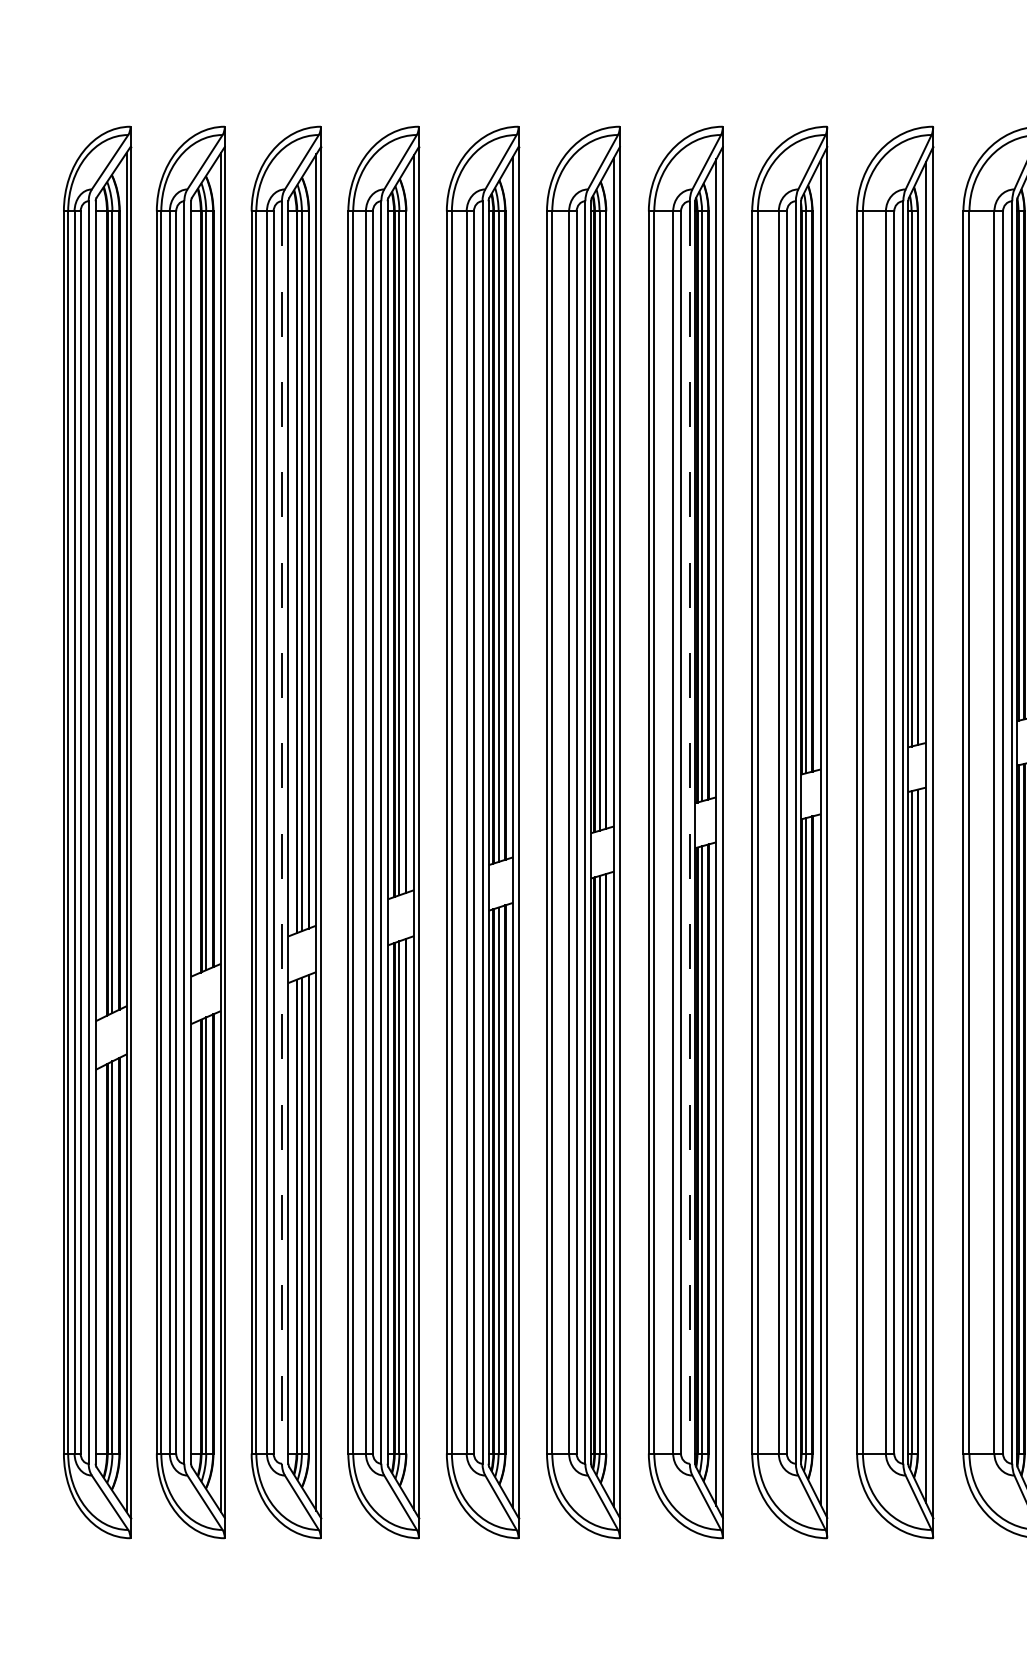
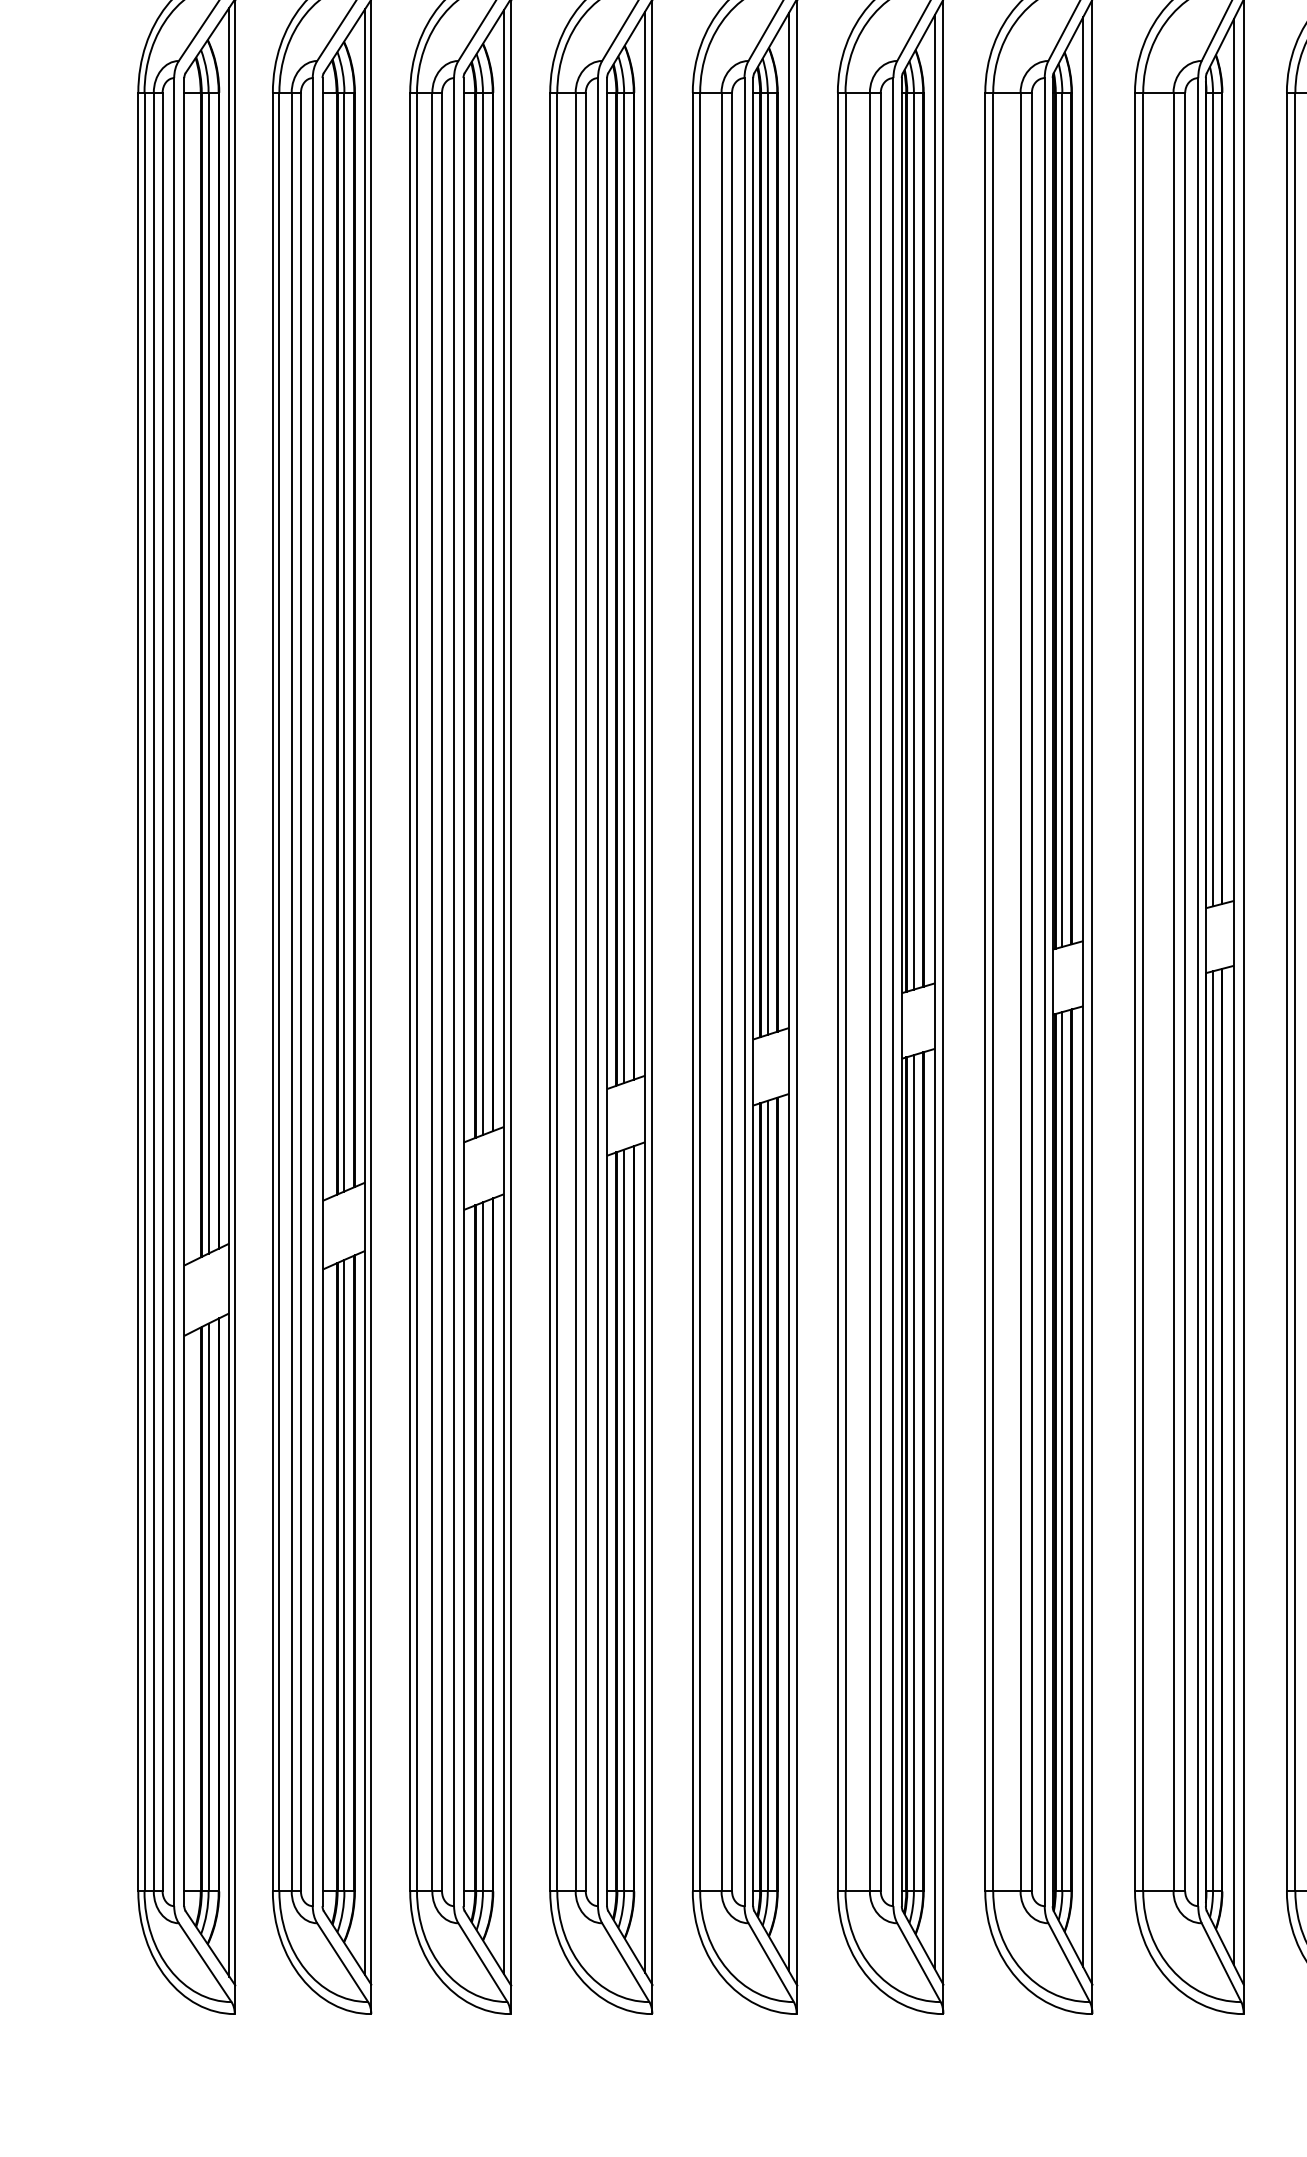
line: (281, 833) -> (453, 993), dashed -> solid
line: (689, 833) -> (1044, 993), dashed -> solid

